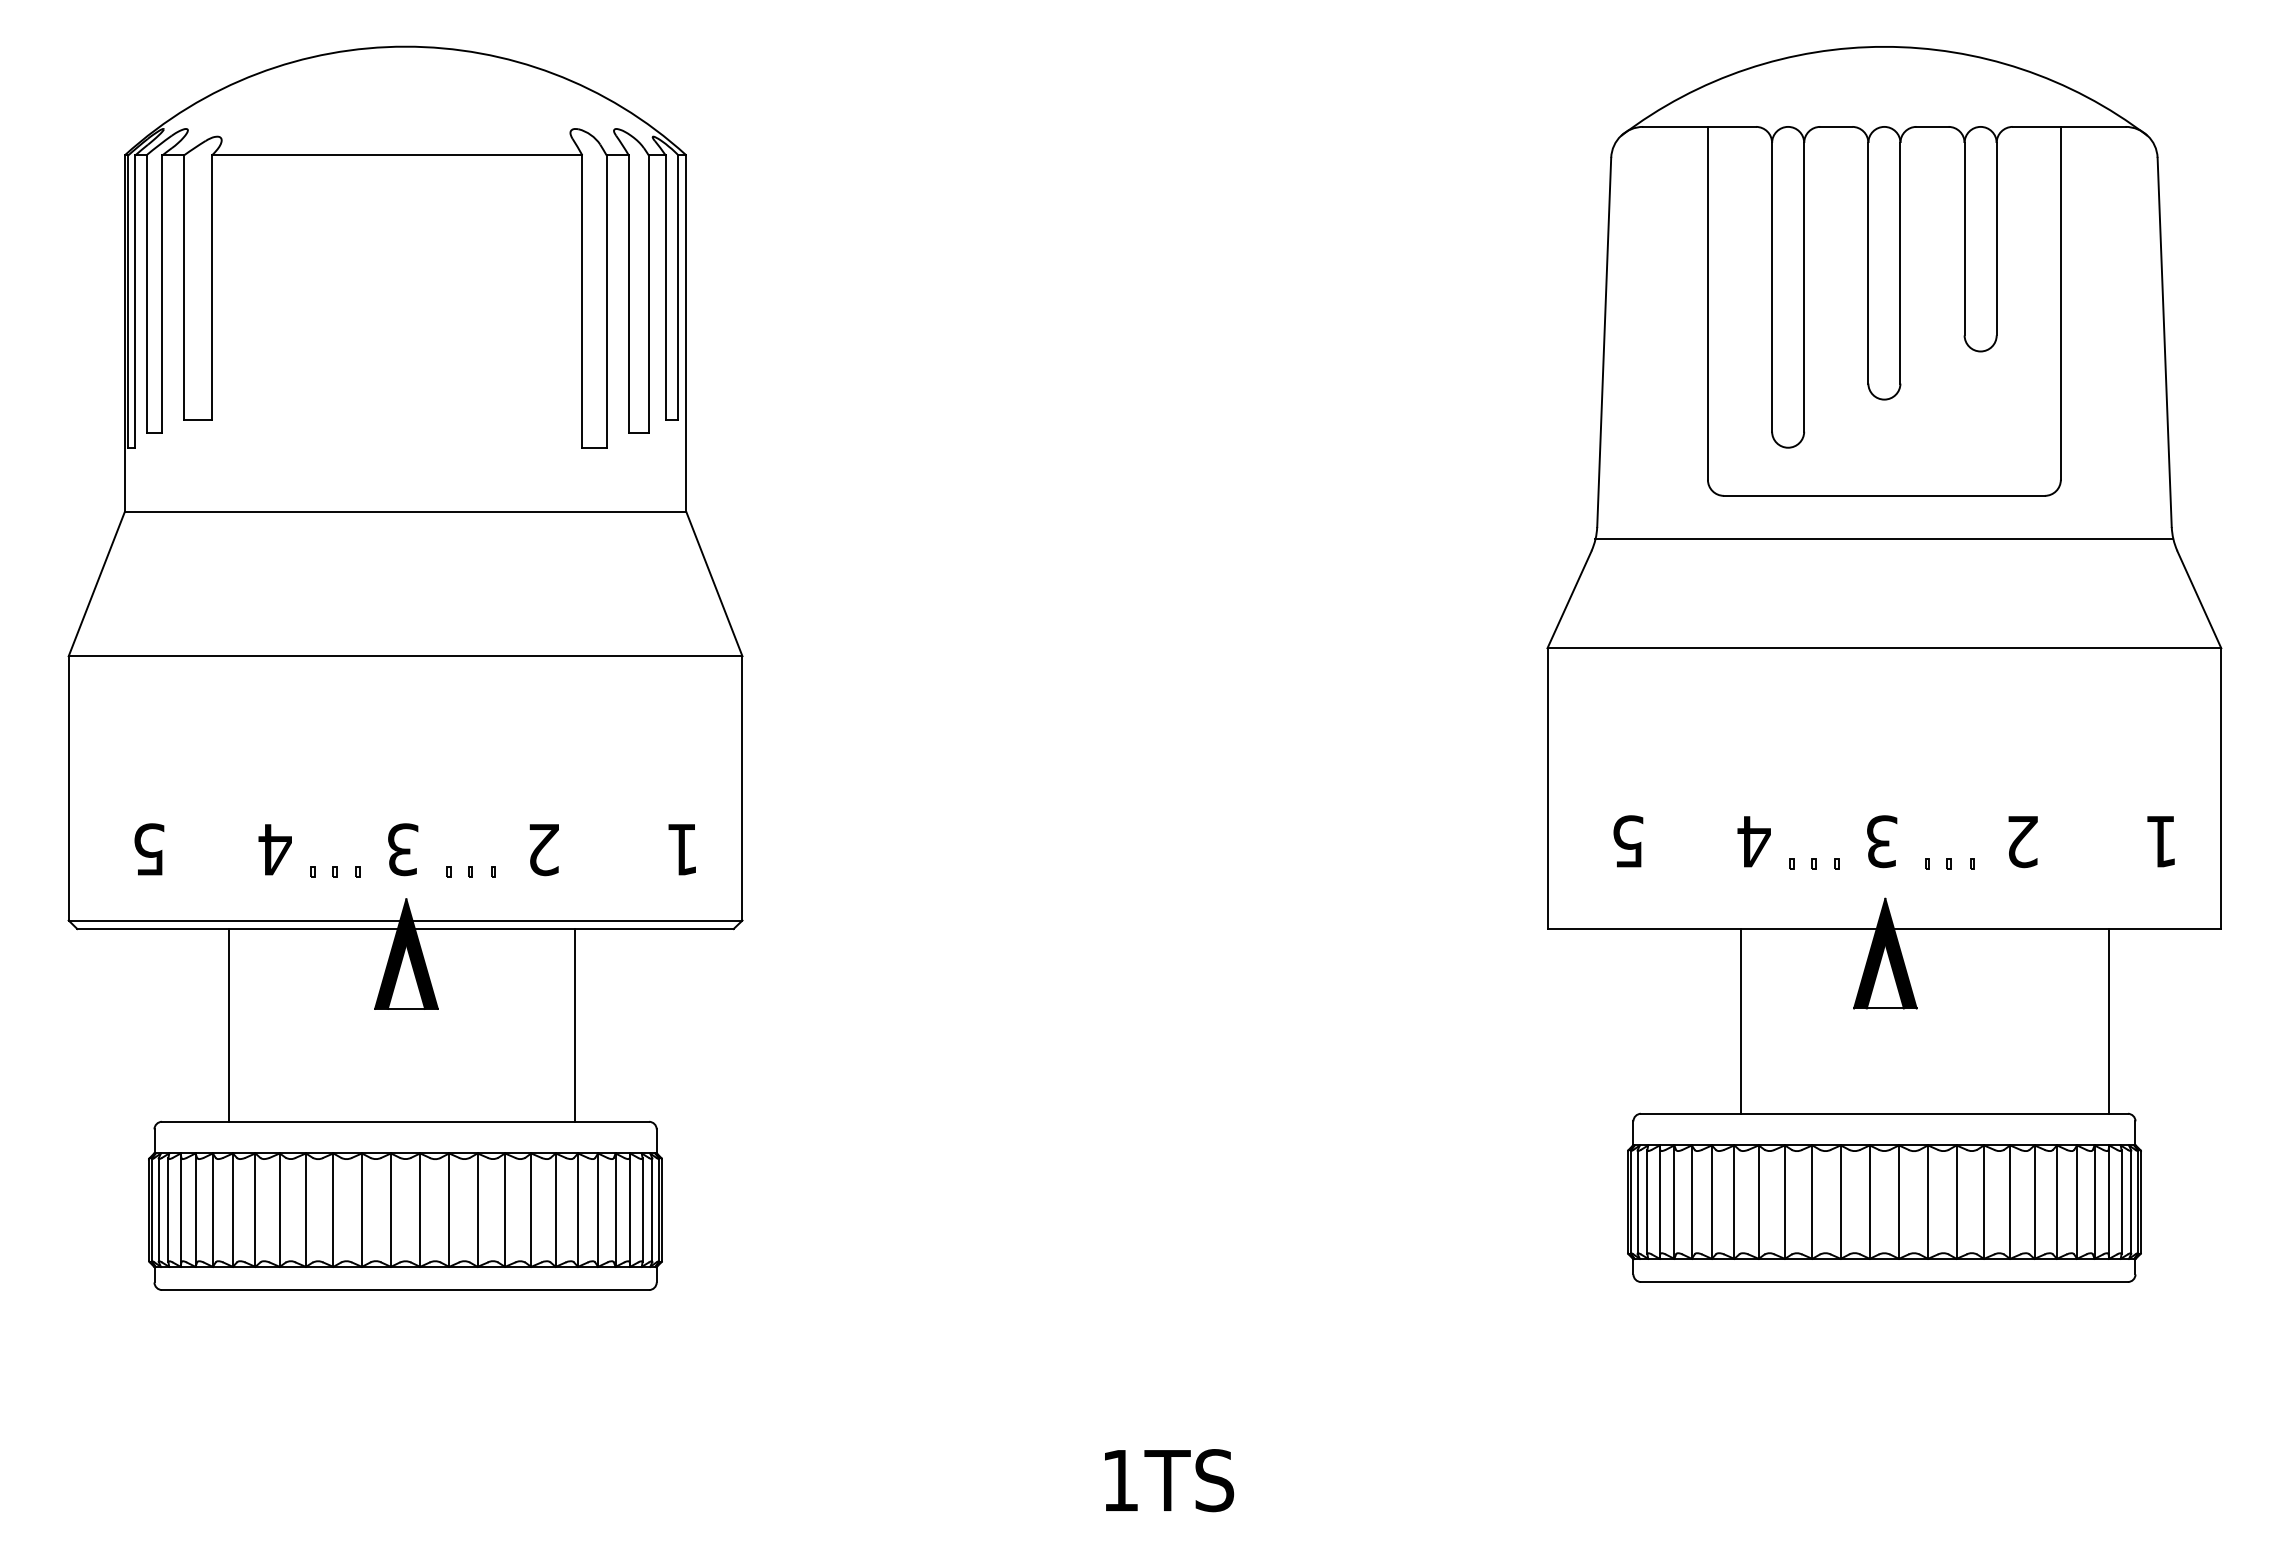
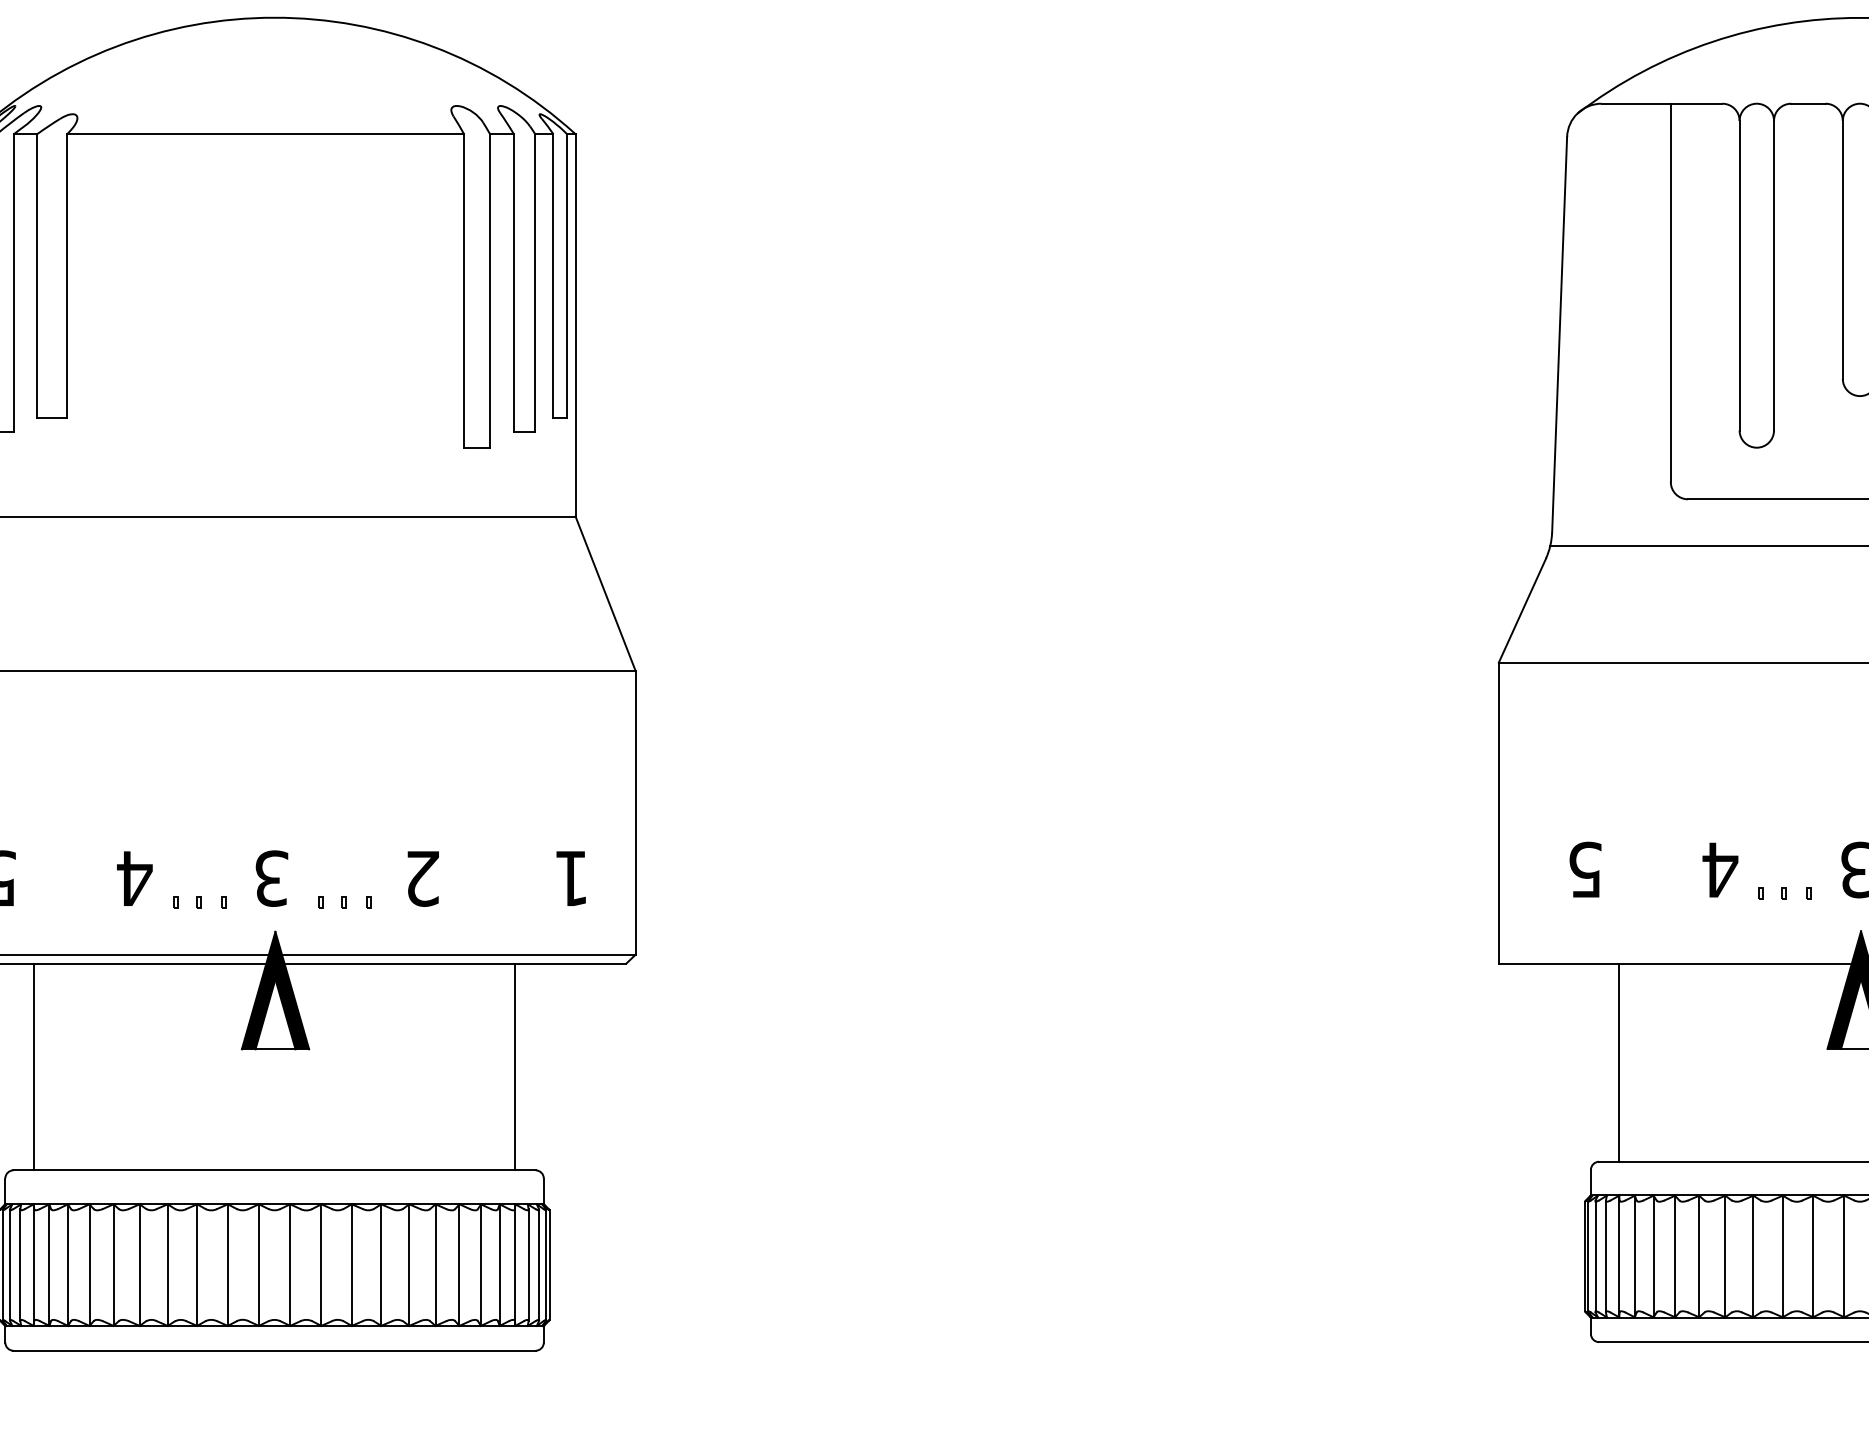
line: (1740, 1021) -> (1618, 1062), moved
line: (228, 1025) -> (33, 1067), moved
line: (575, 1025) -> (515, 1067), moved

